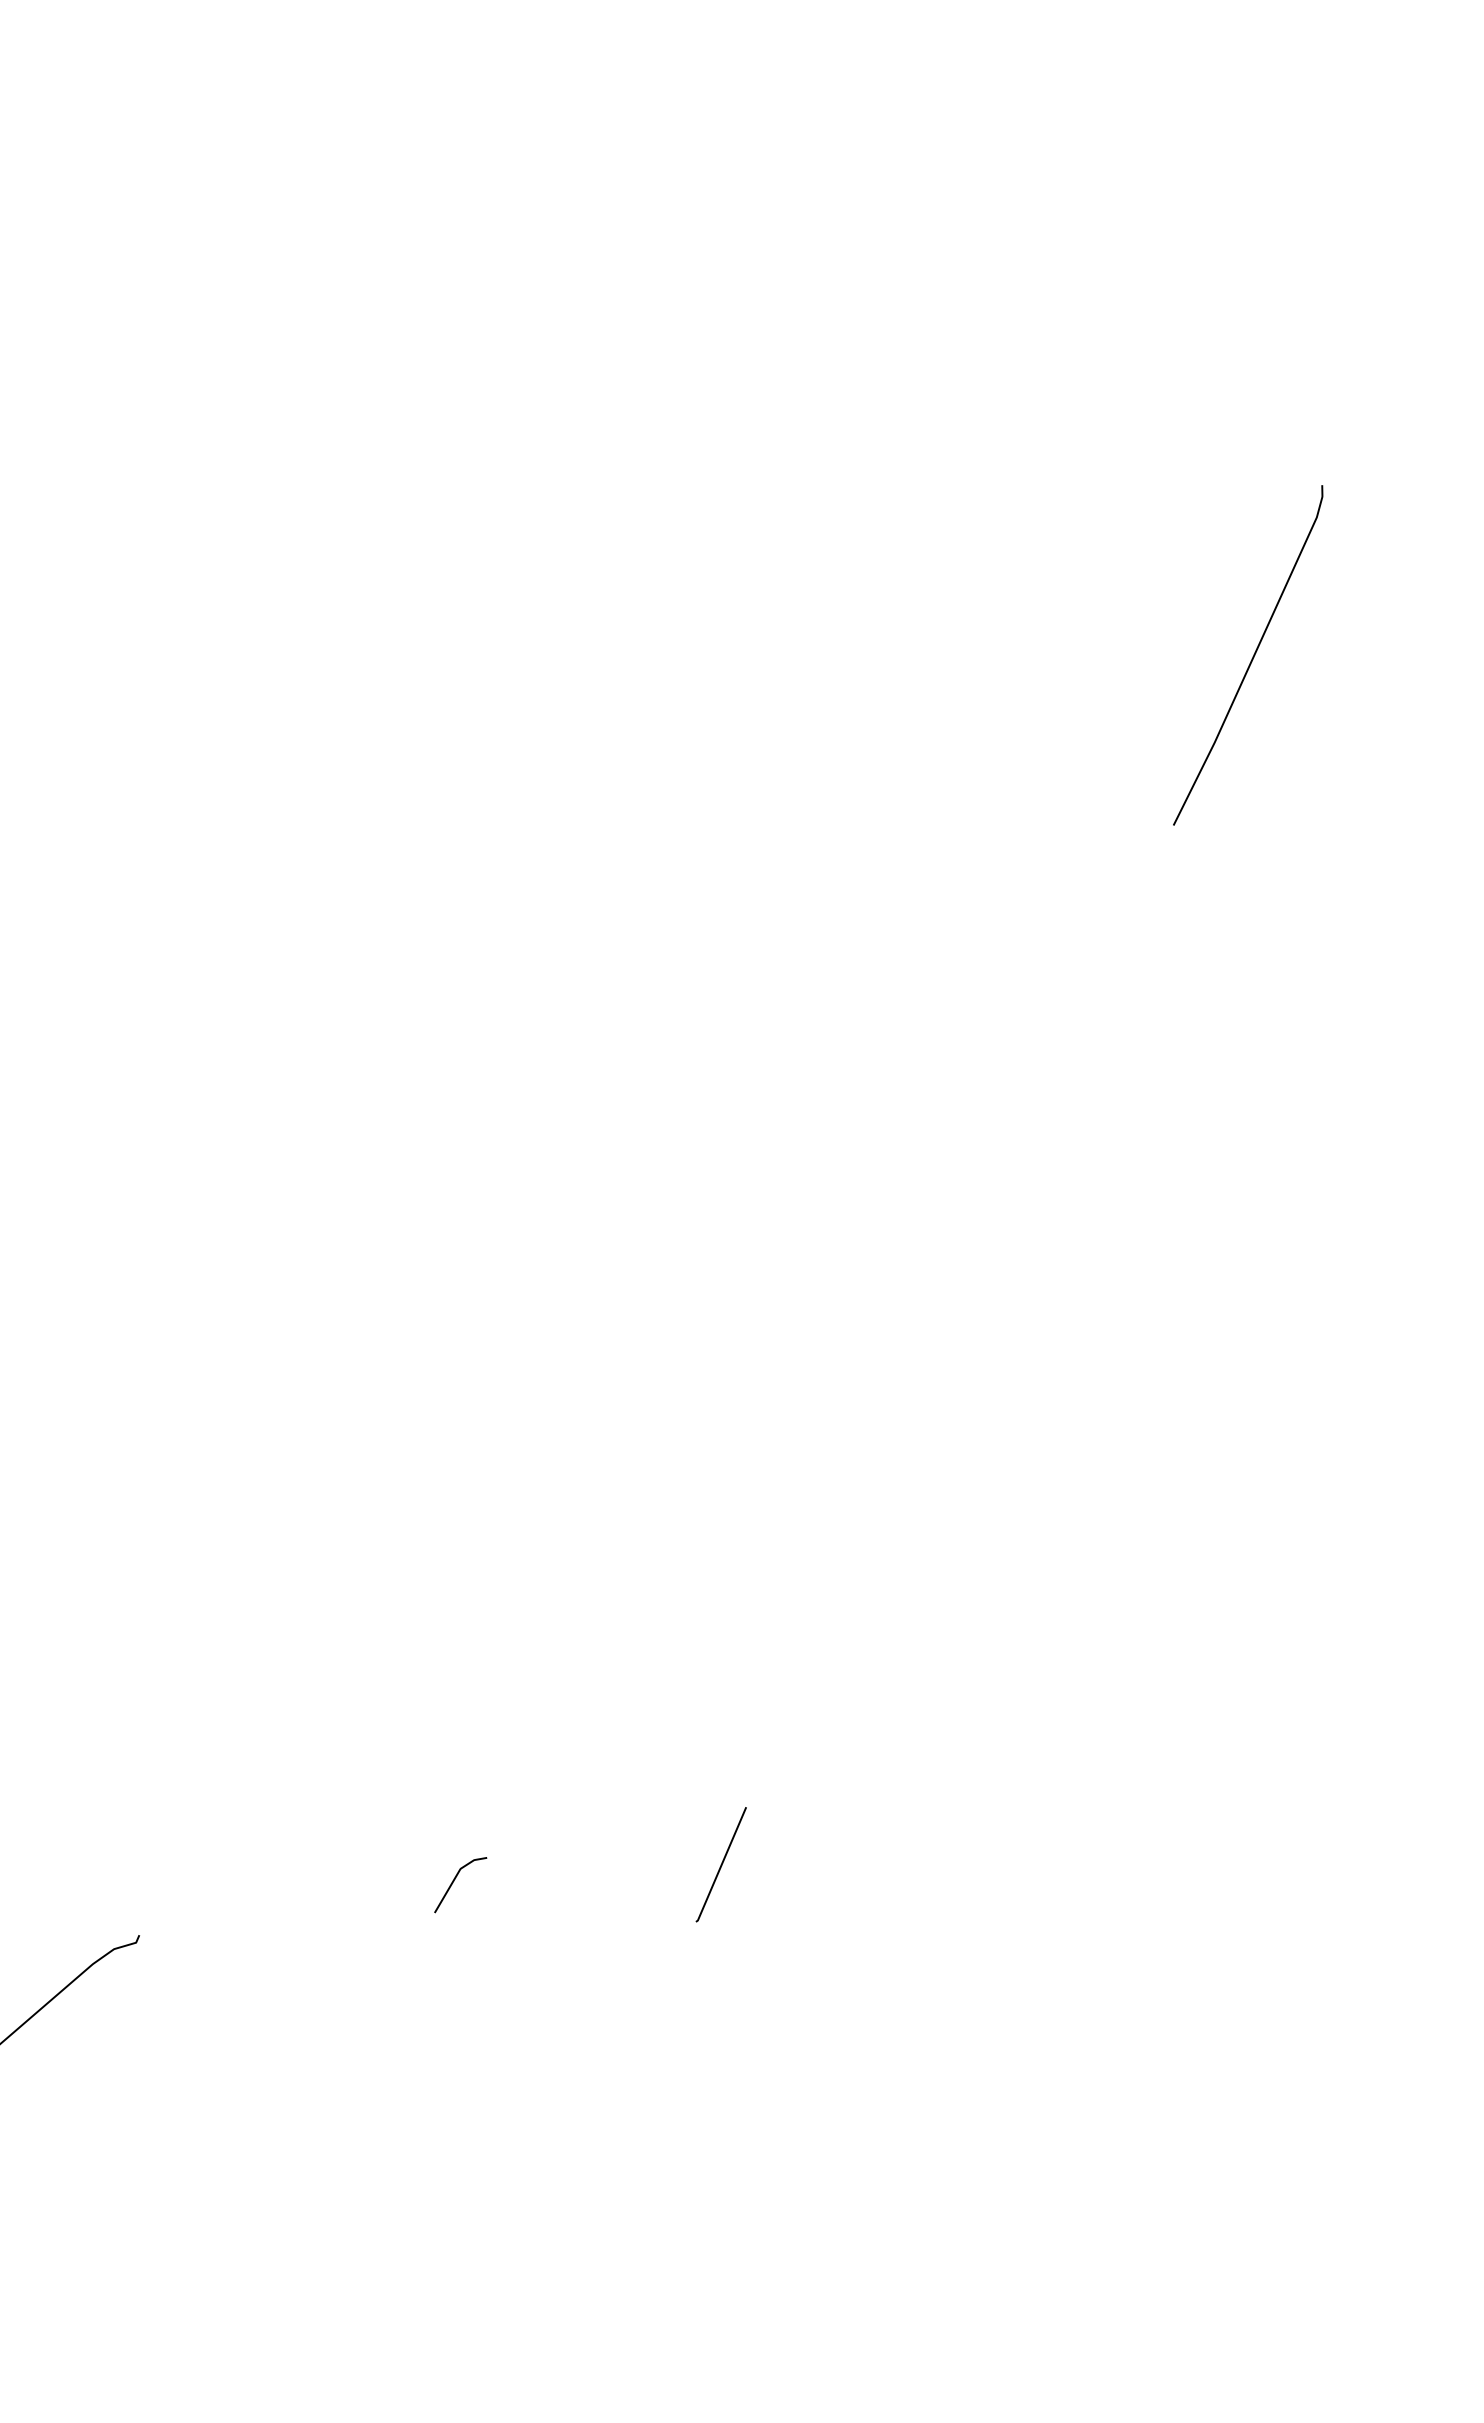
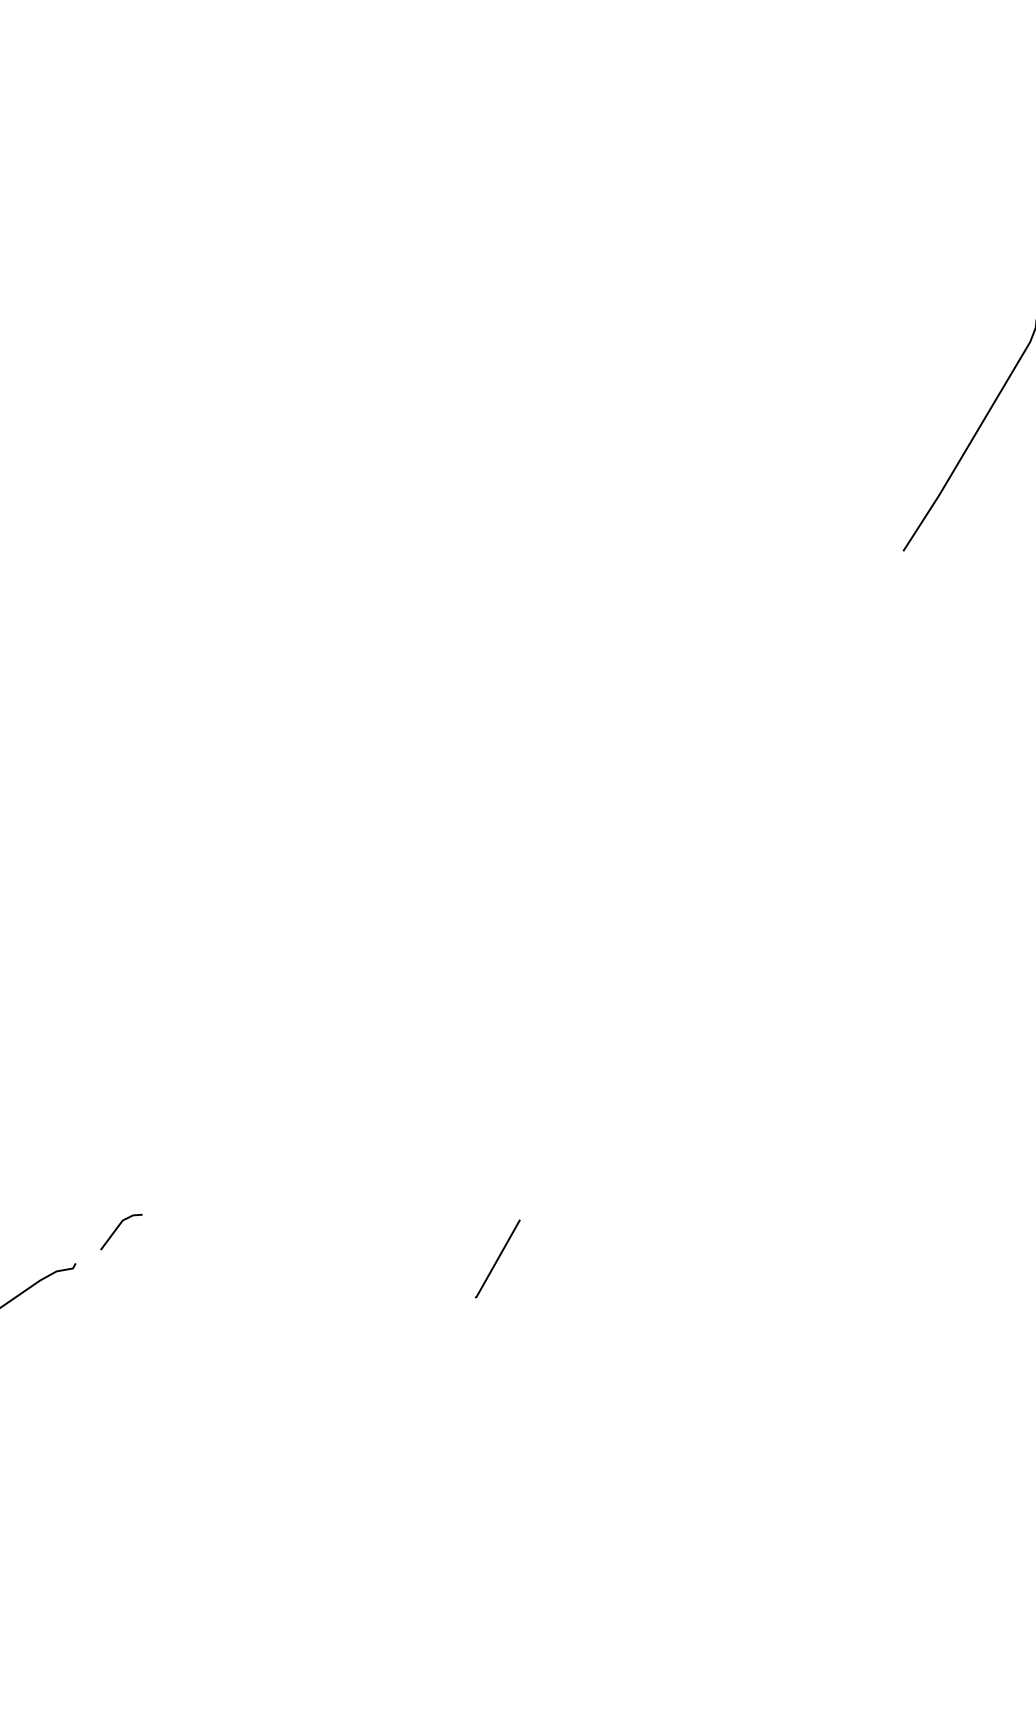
curve: (454, 1881) -> (117, 1229), moved

